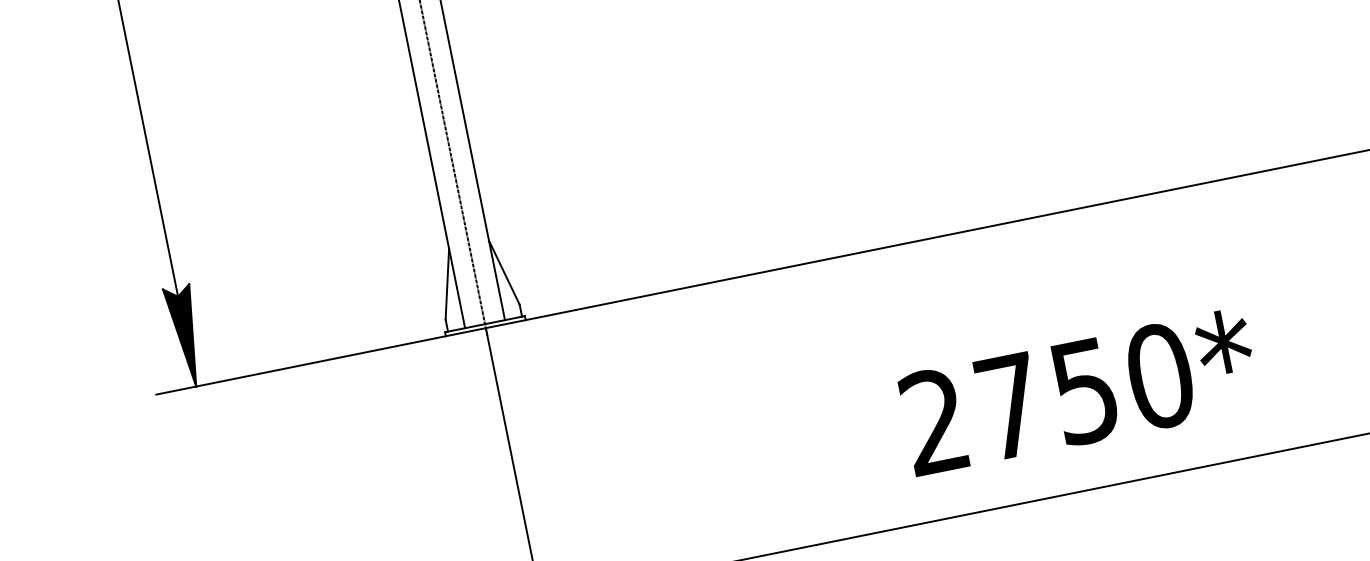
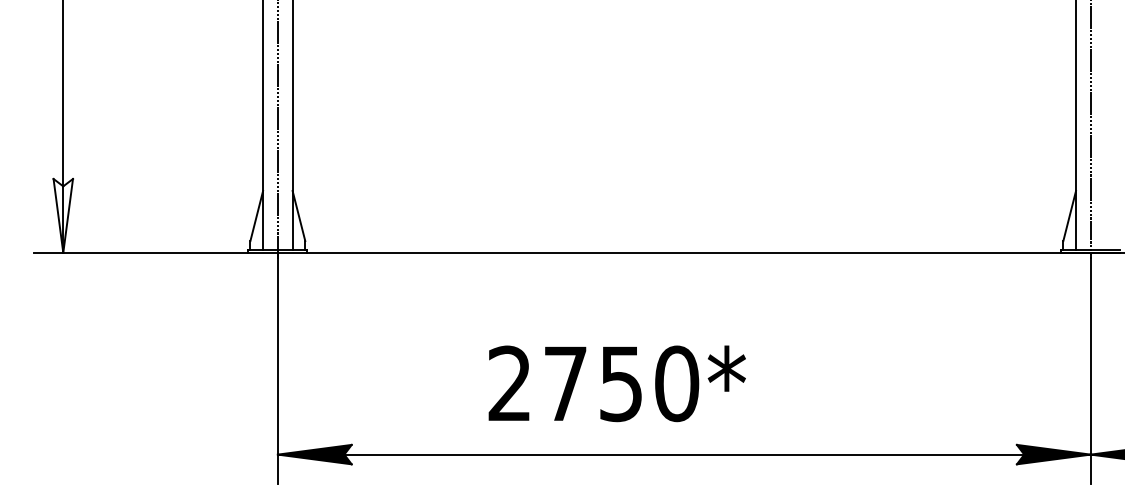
fill: (186, 336) -> (63, 215), removed
text: (1078, 392) -> (616, 383), moved

